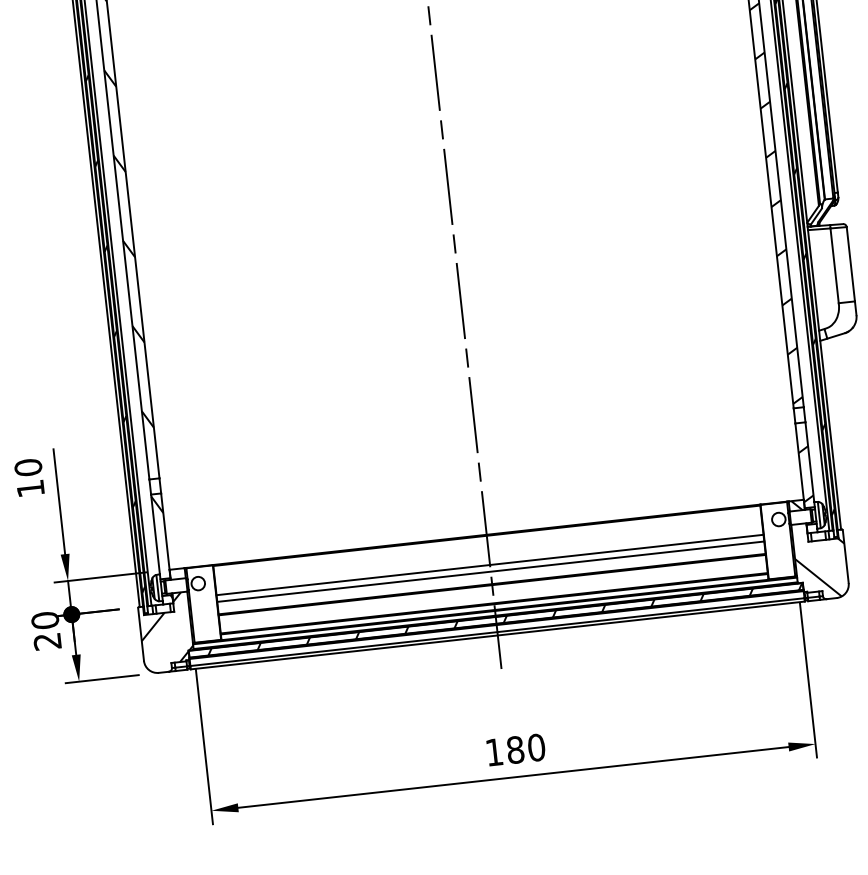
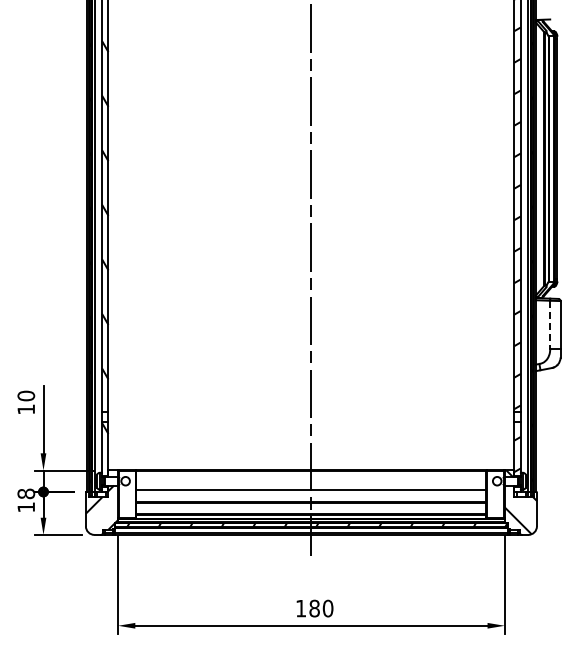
line: (835, 265) -> (550, 324), solid -> dashed
line: (490, 572) -> (311, 494), removed
text: (45, 631) -> (25, 500), 20 -> 18

